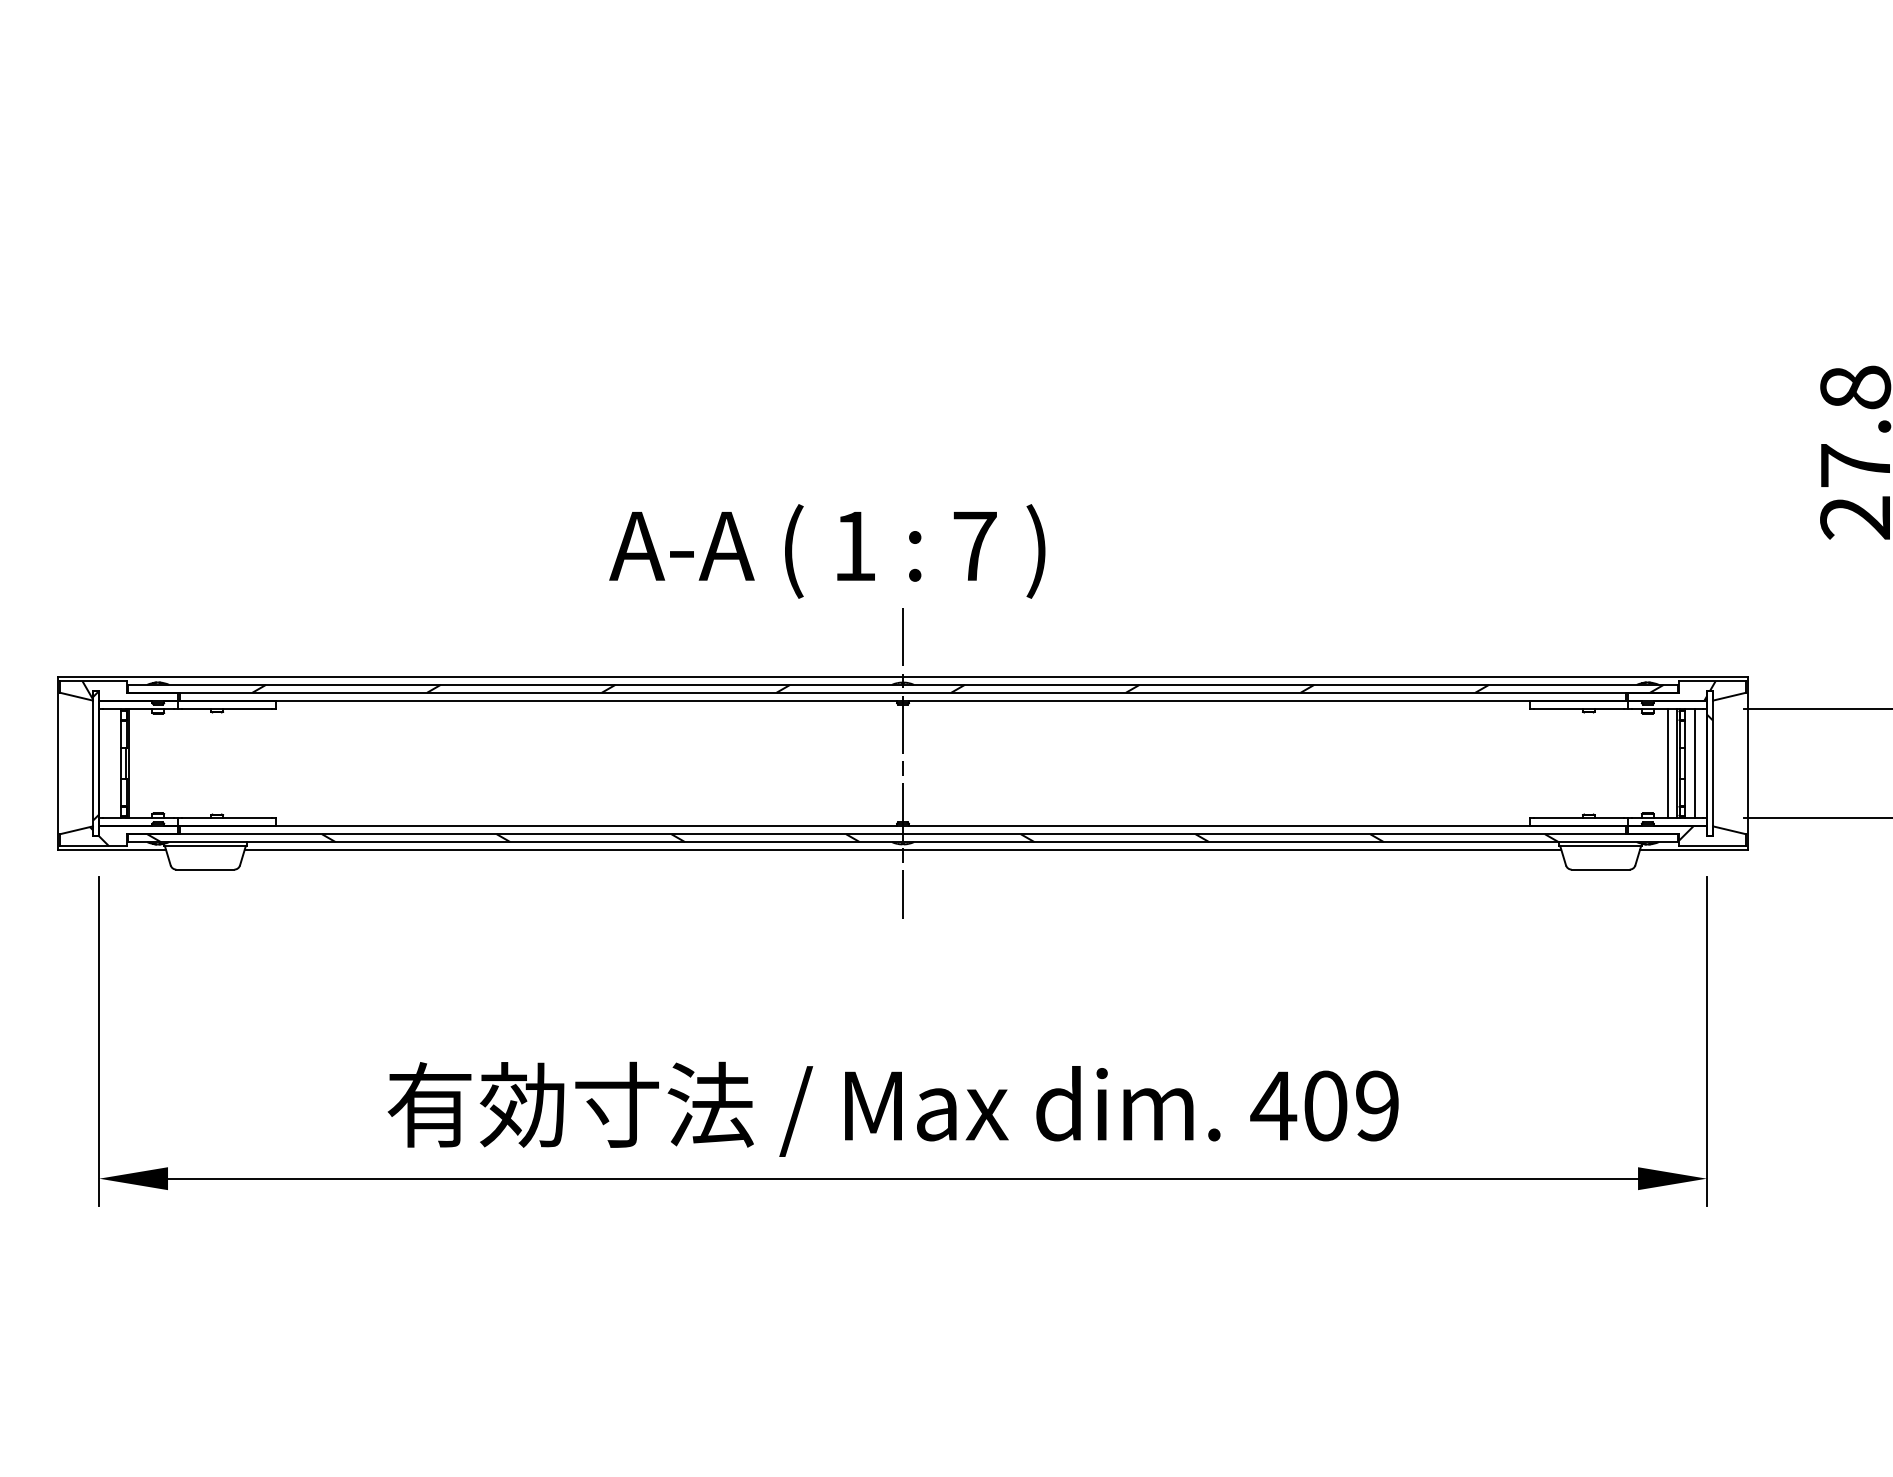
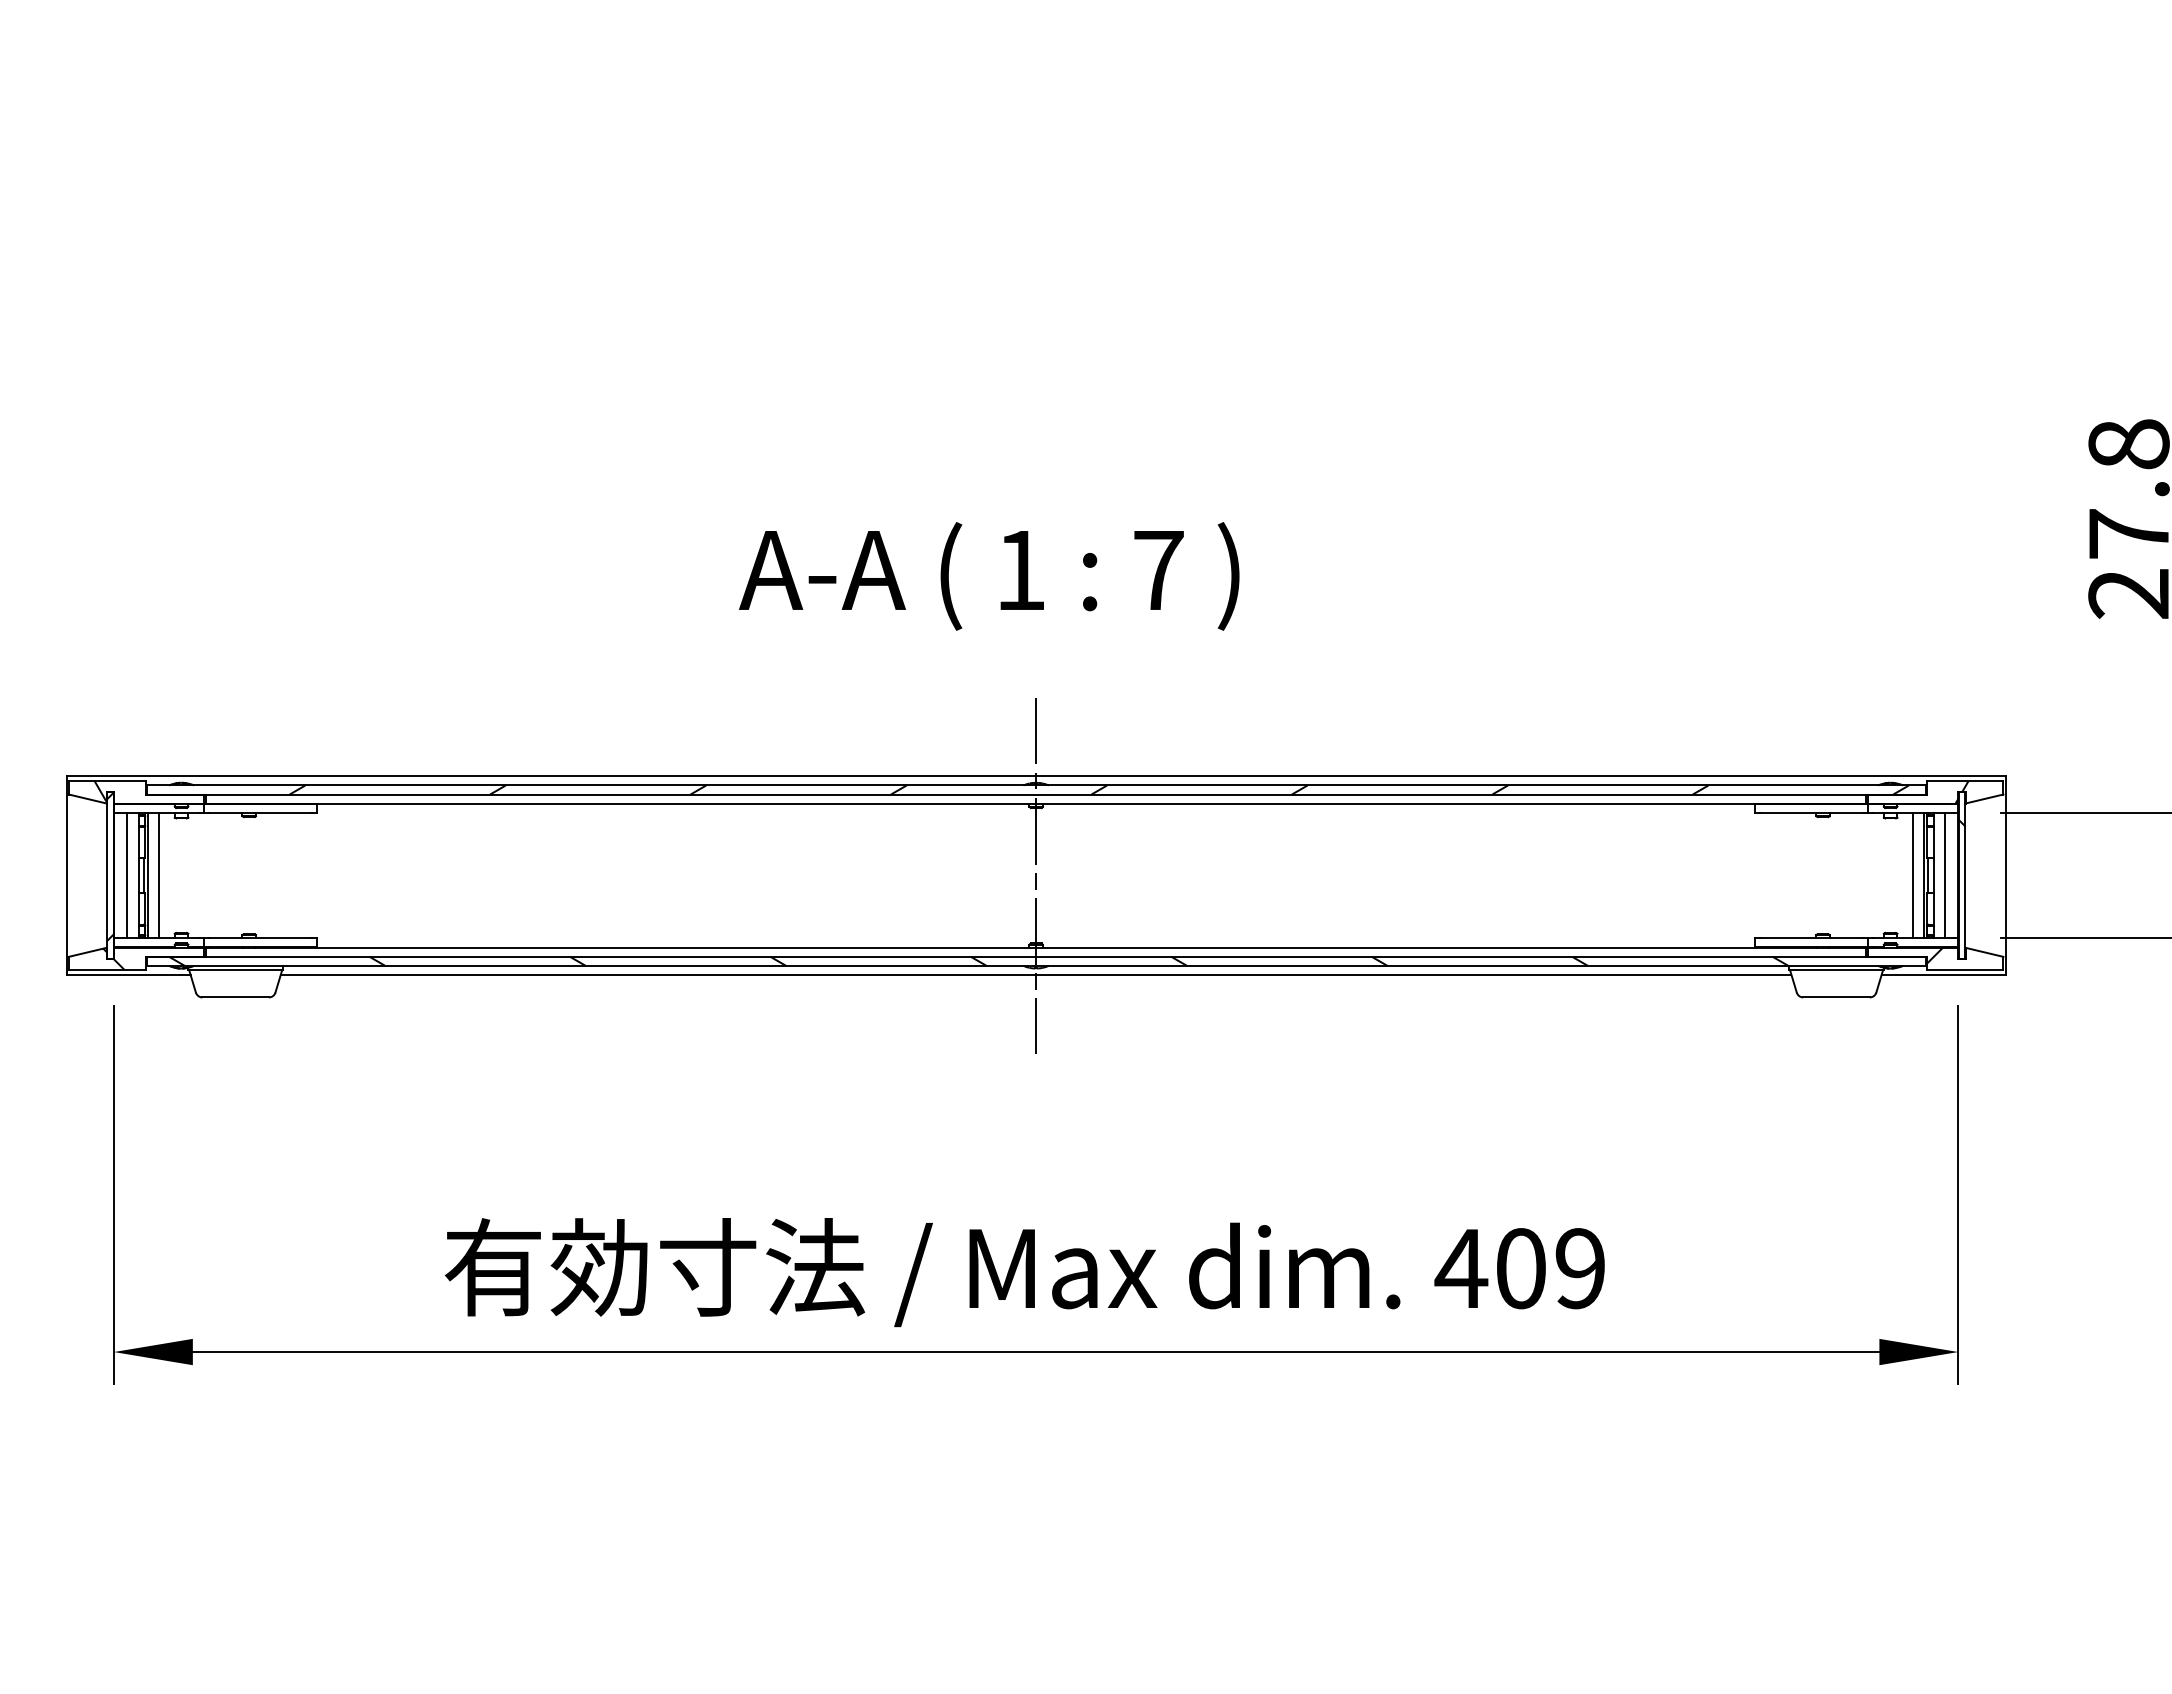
text: (827, 551) -> (989, 576), moved
line: (111, 763) -> (127, 875), added
line: (138, 763) -> (159, 875), added

